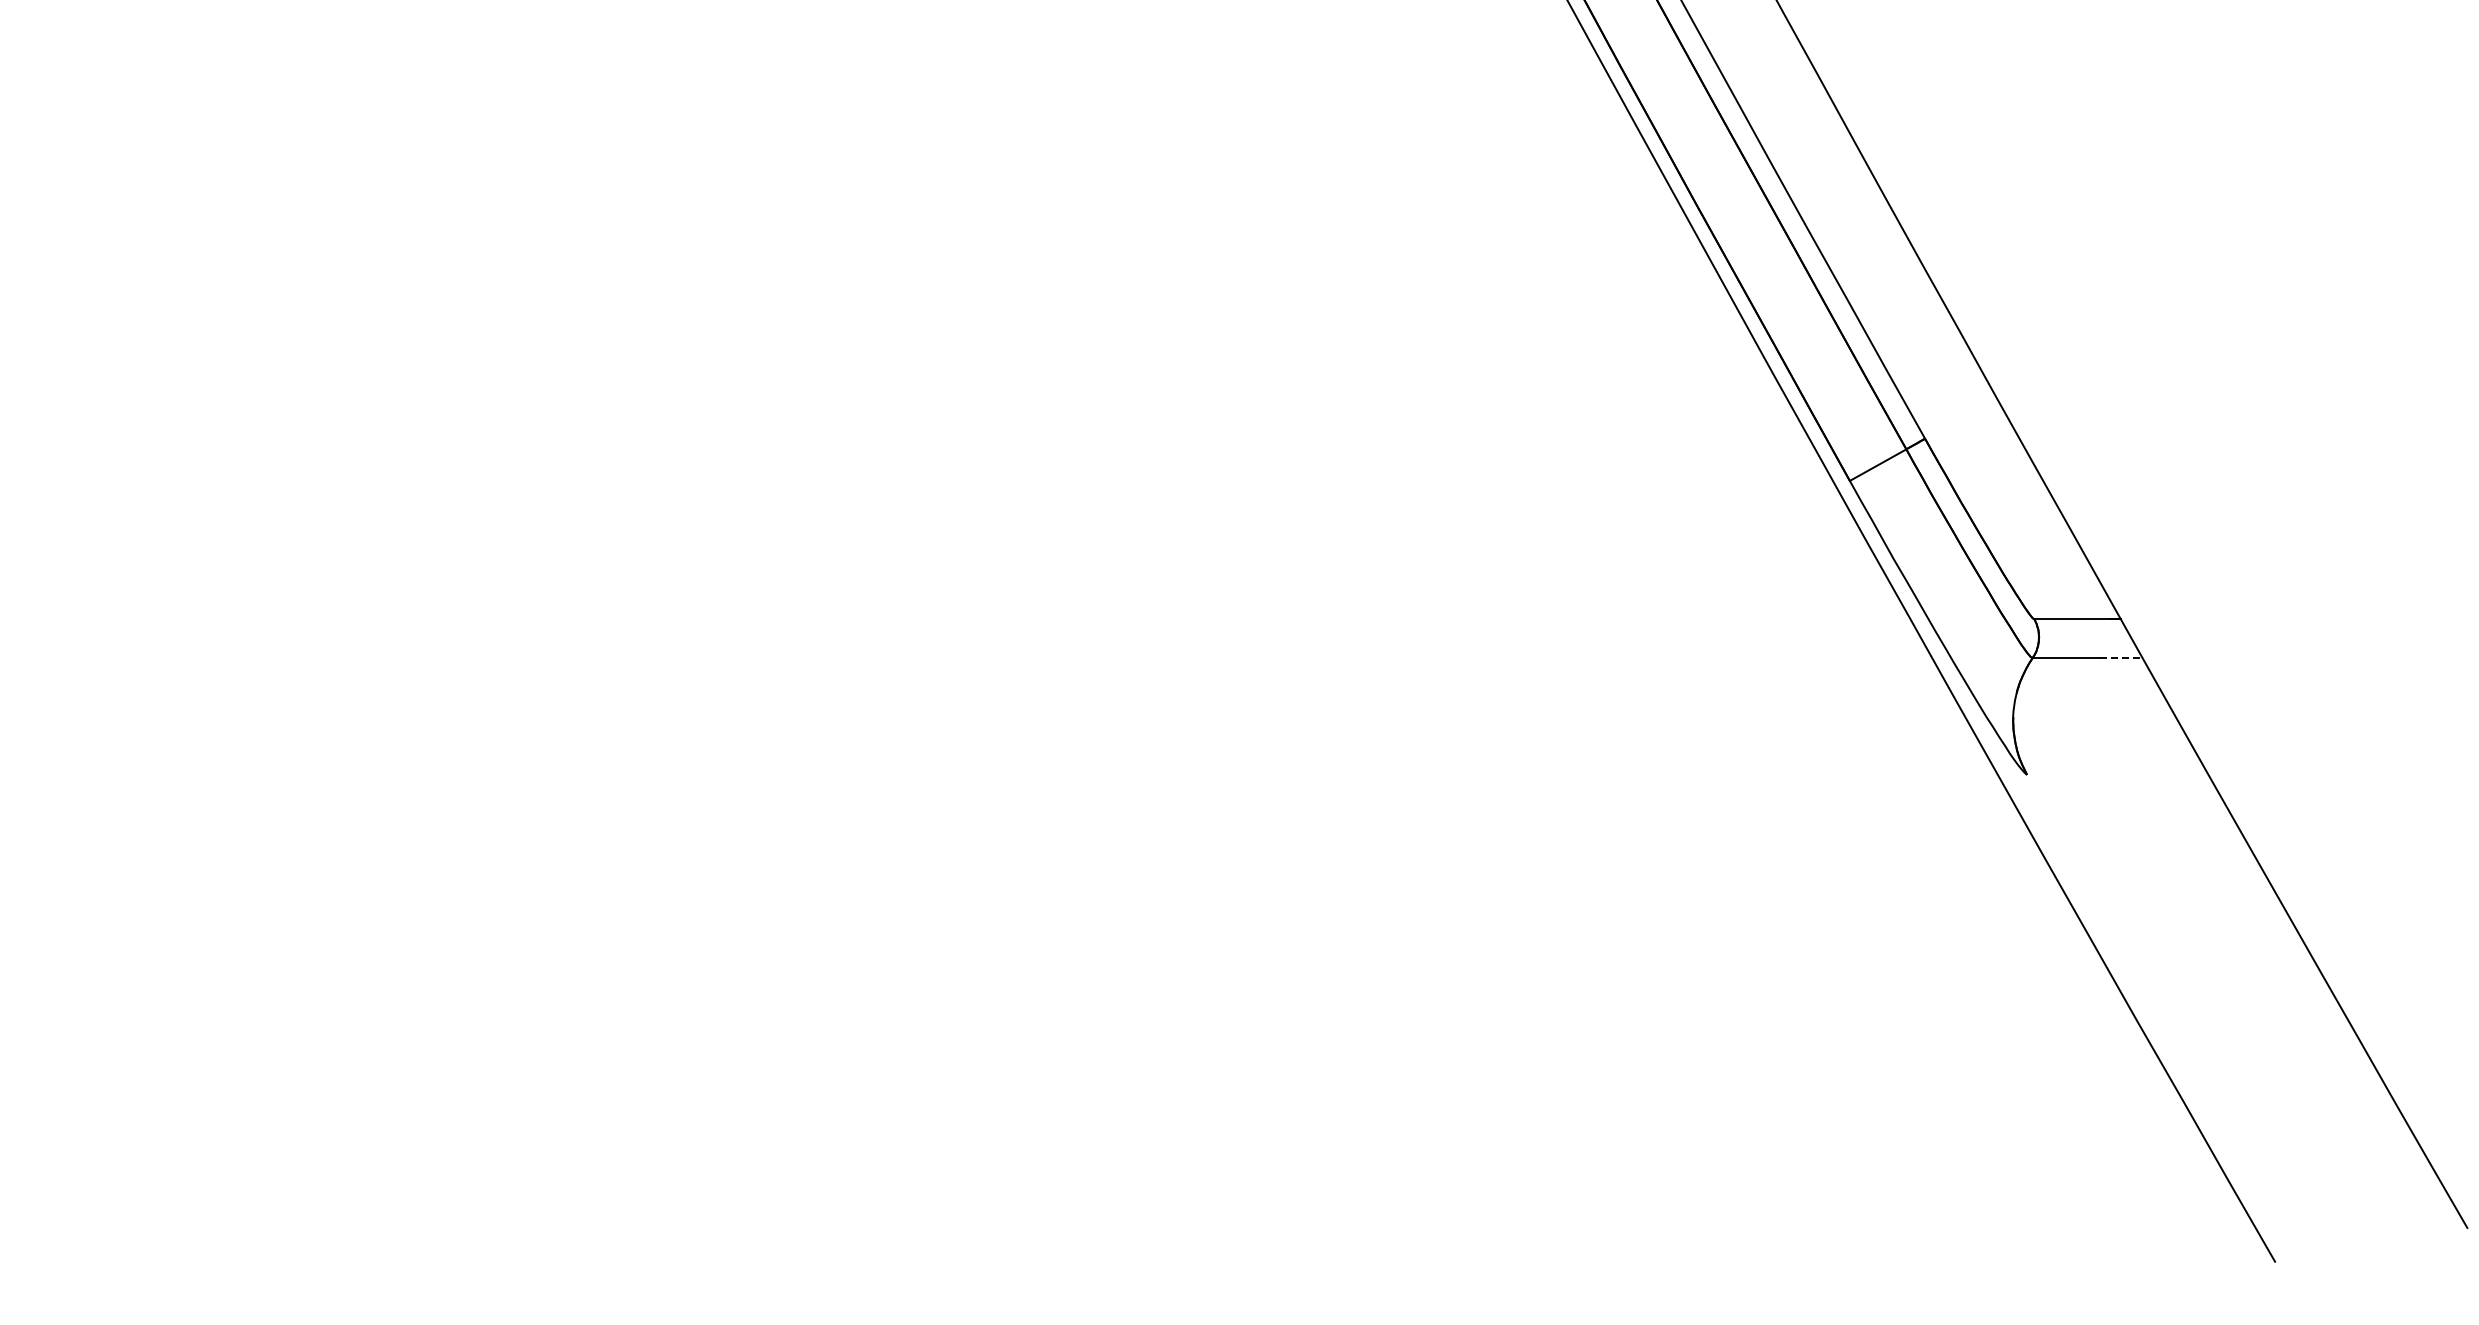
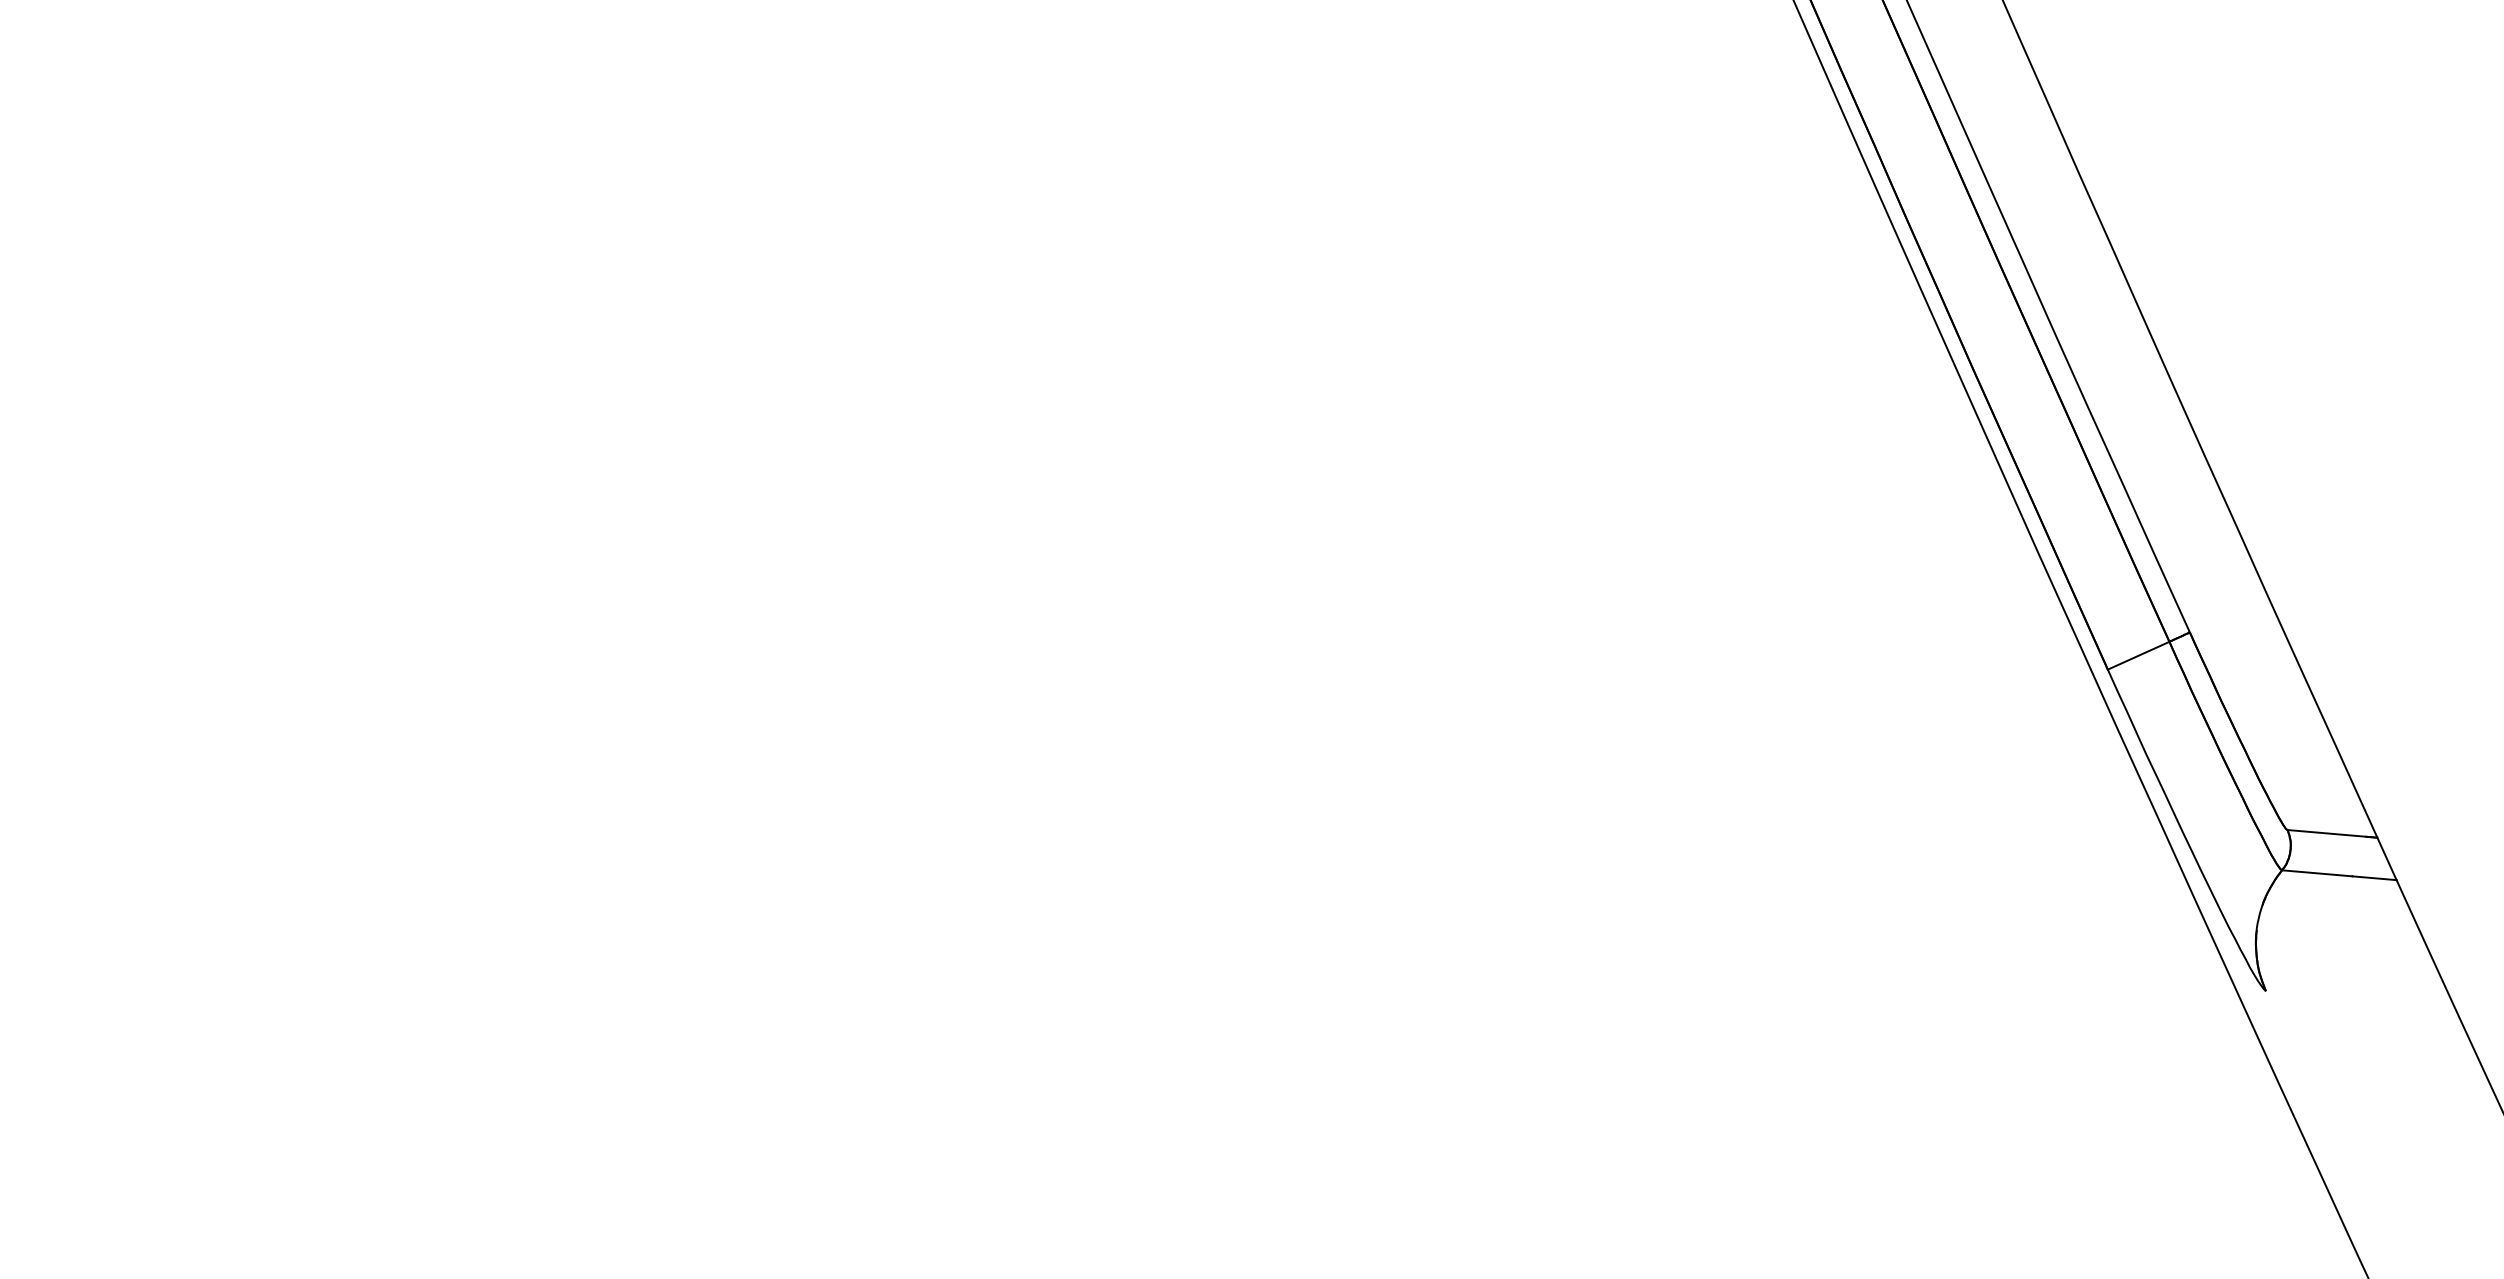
line: (2121, 658) -> (2374, 878), dashed -> solid

